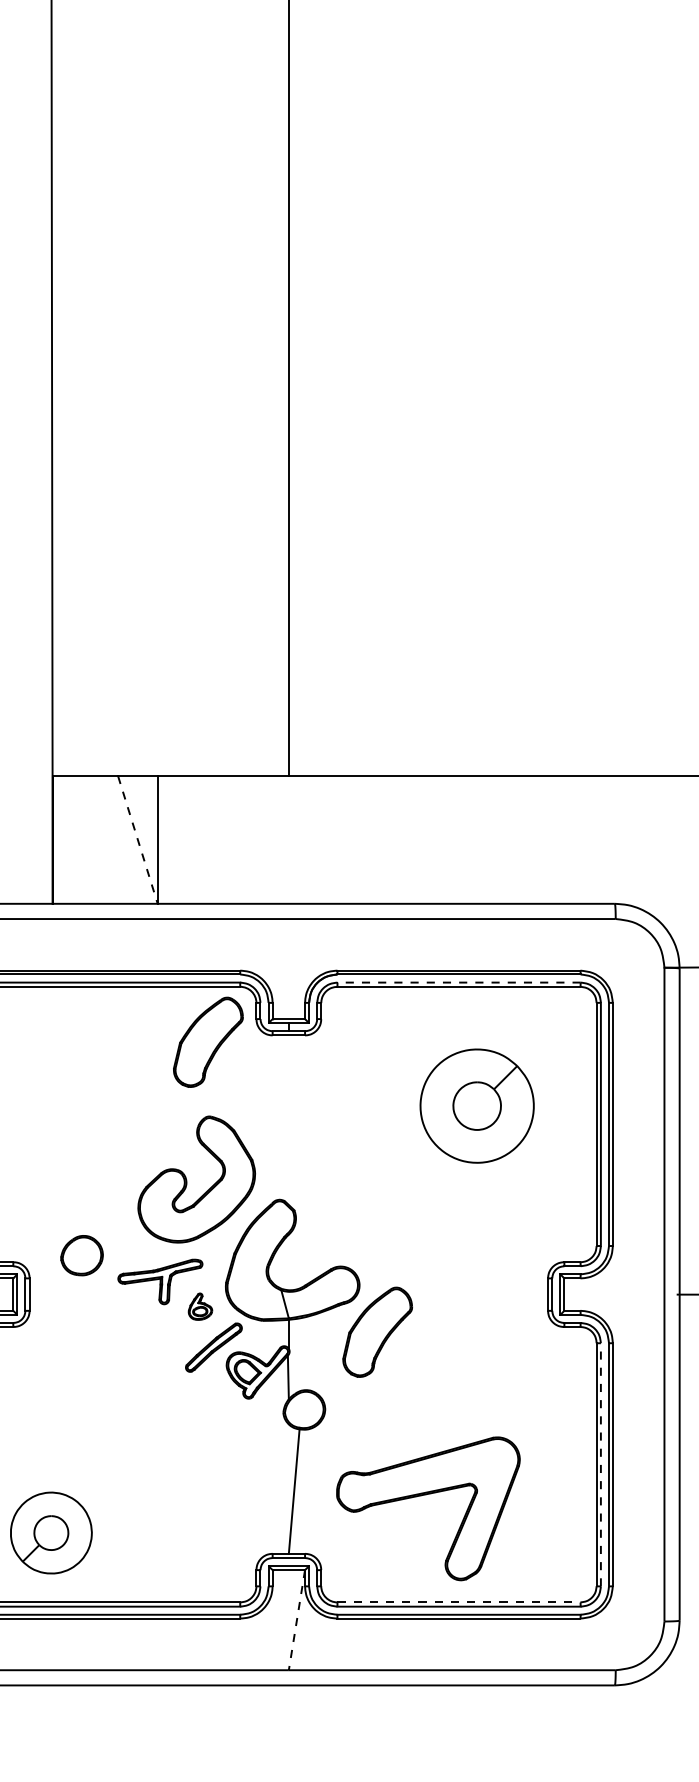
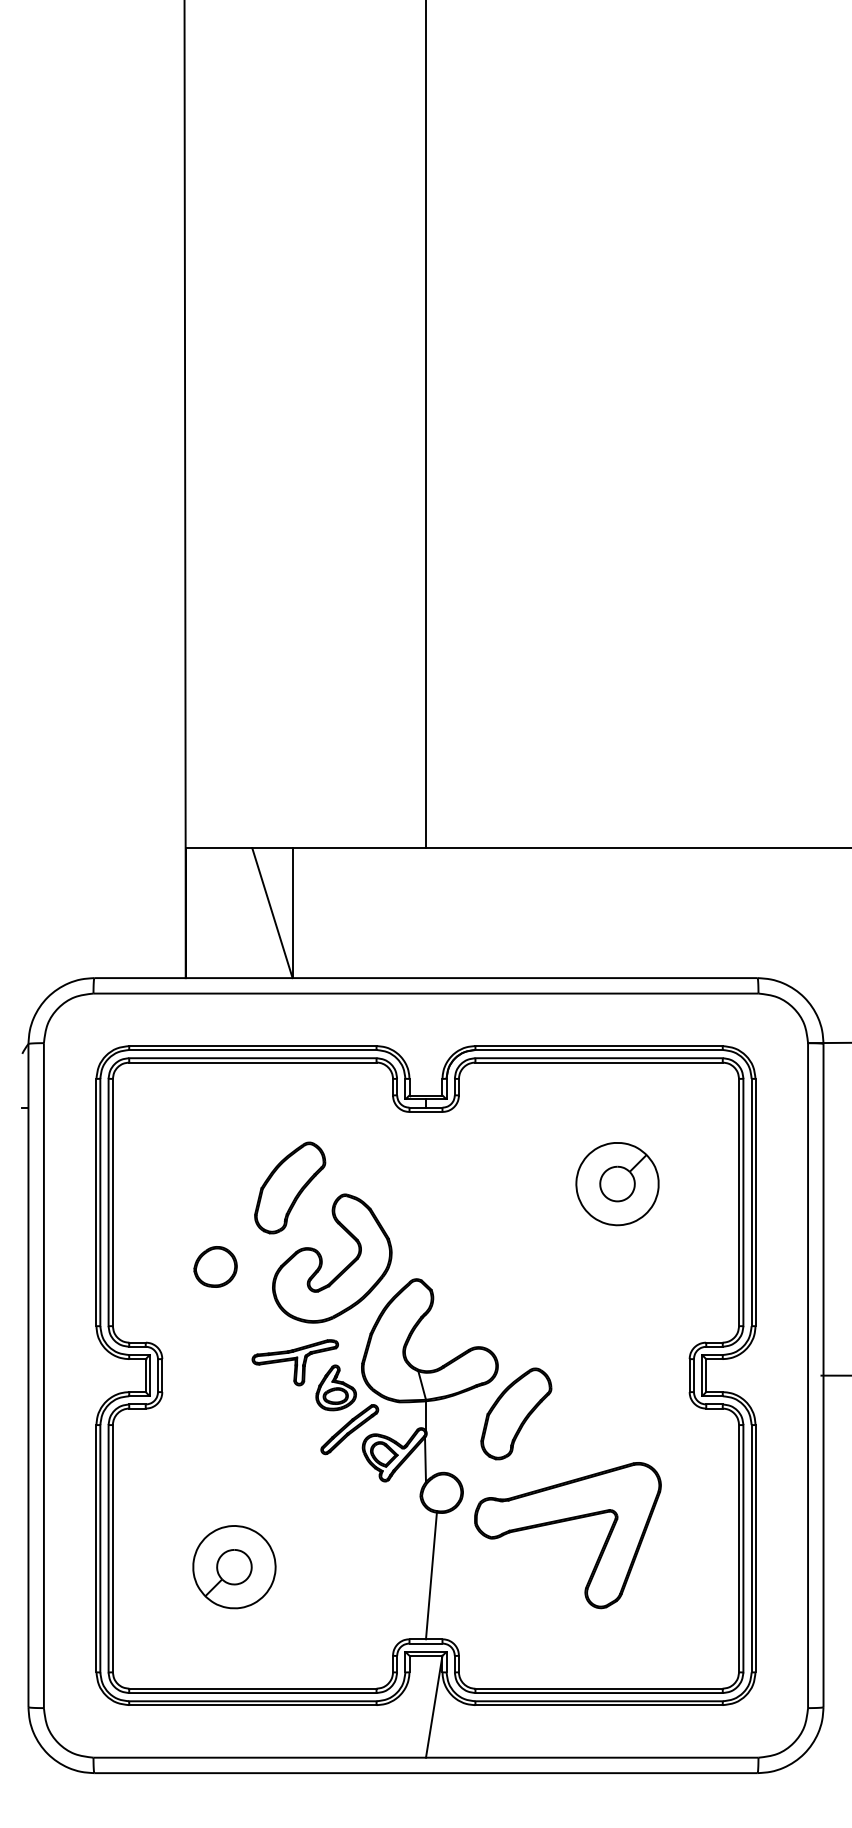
line: (137, 840) -> (272, 913), dashed -> solid
line: (459, 982) -> (599, 1058), dashed -> solid
part: (208, 1041) -> (290, 1187), moved
part: (477, 1106) -> (617, 1184), size x0.71
part: (81, 1255) -> (215, 1266), moved
part: (199, 1306) -> (335, 1387), size x1.67
line: (600, 1464) -> (743, 1548), dashed -> solid
part: (424, 1496) -> (563, 1522), moved
part: (51, 1533) -> (234, 1567), moved
line: (459, 1602) -> (599, 1688), dashed -> solid
line: (297, 1619) -> (434, 1706), dashed -> solid

